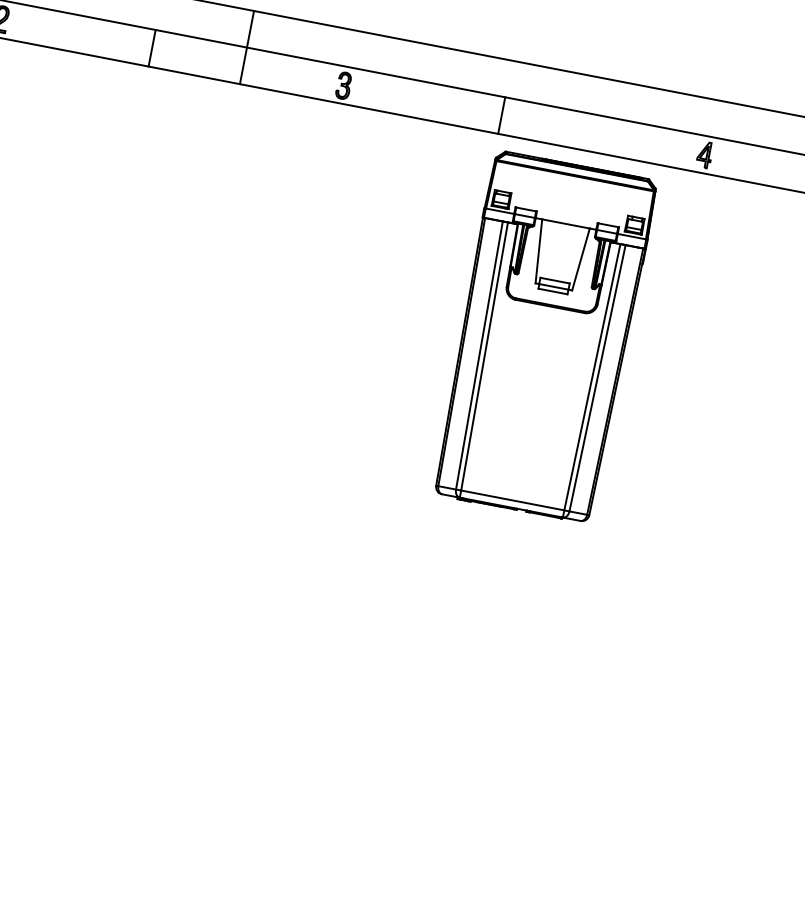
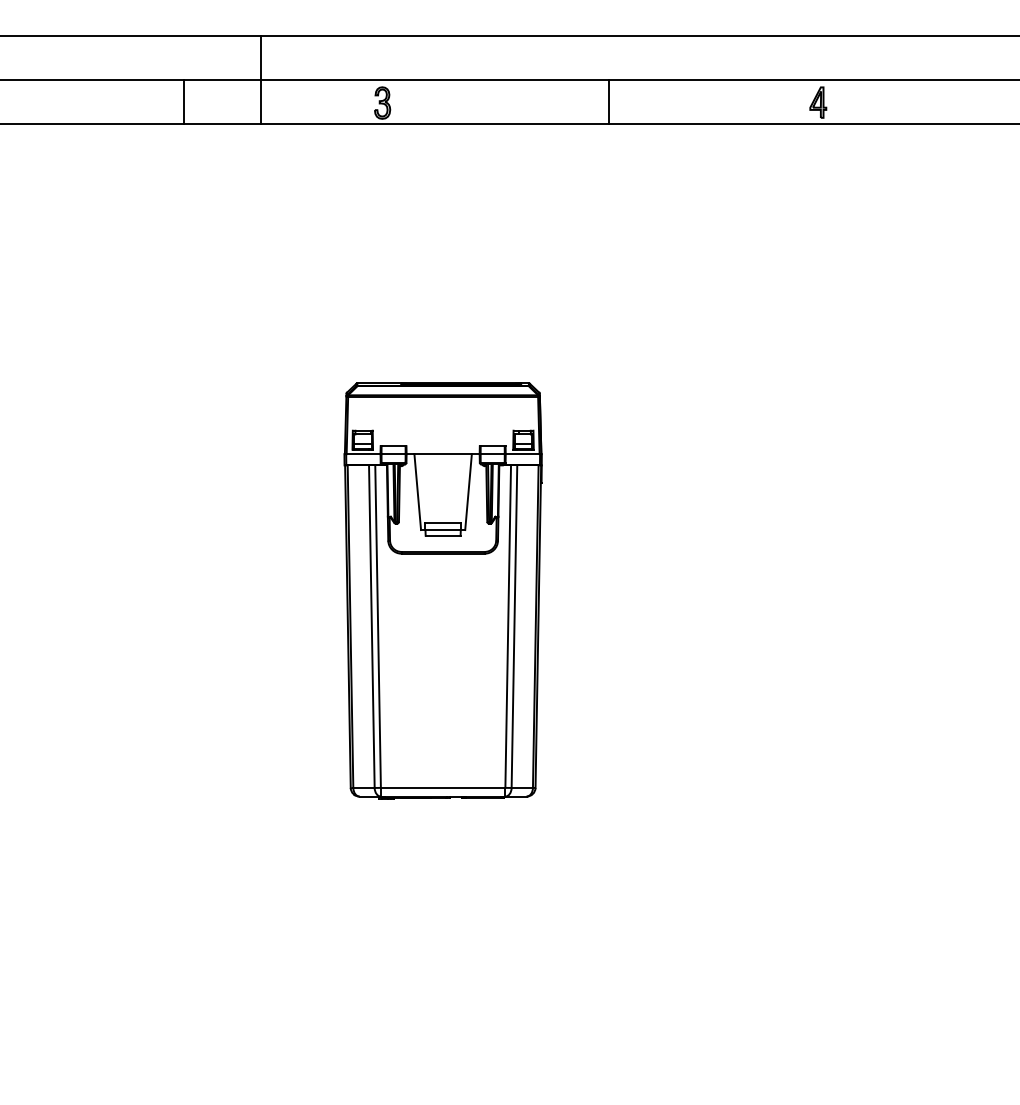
line: (152, 48) -> (184, 102), moved
line: (502, 115) -> (609, 102), moved
part: (543, 336) -> (442, 590), moved

